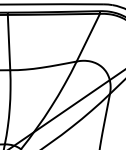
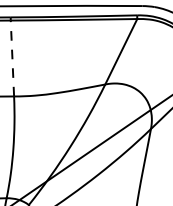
line: (9, 42) -> (13, 58), solid -> dashed

